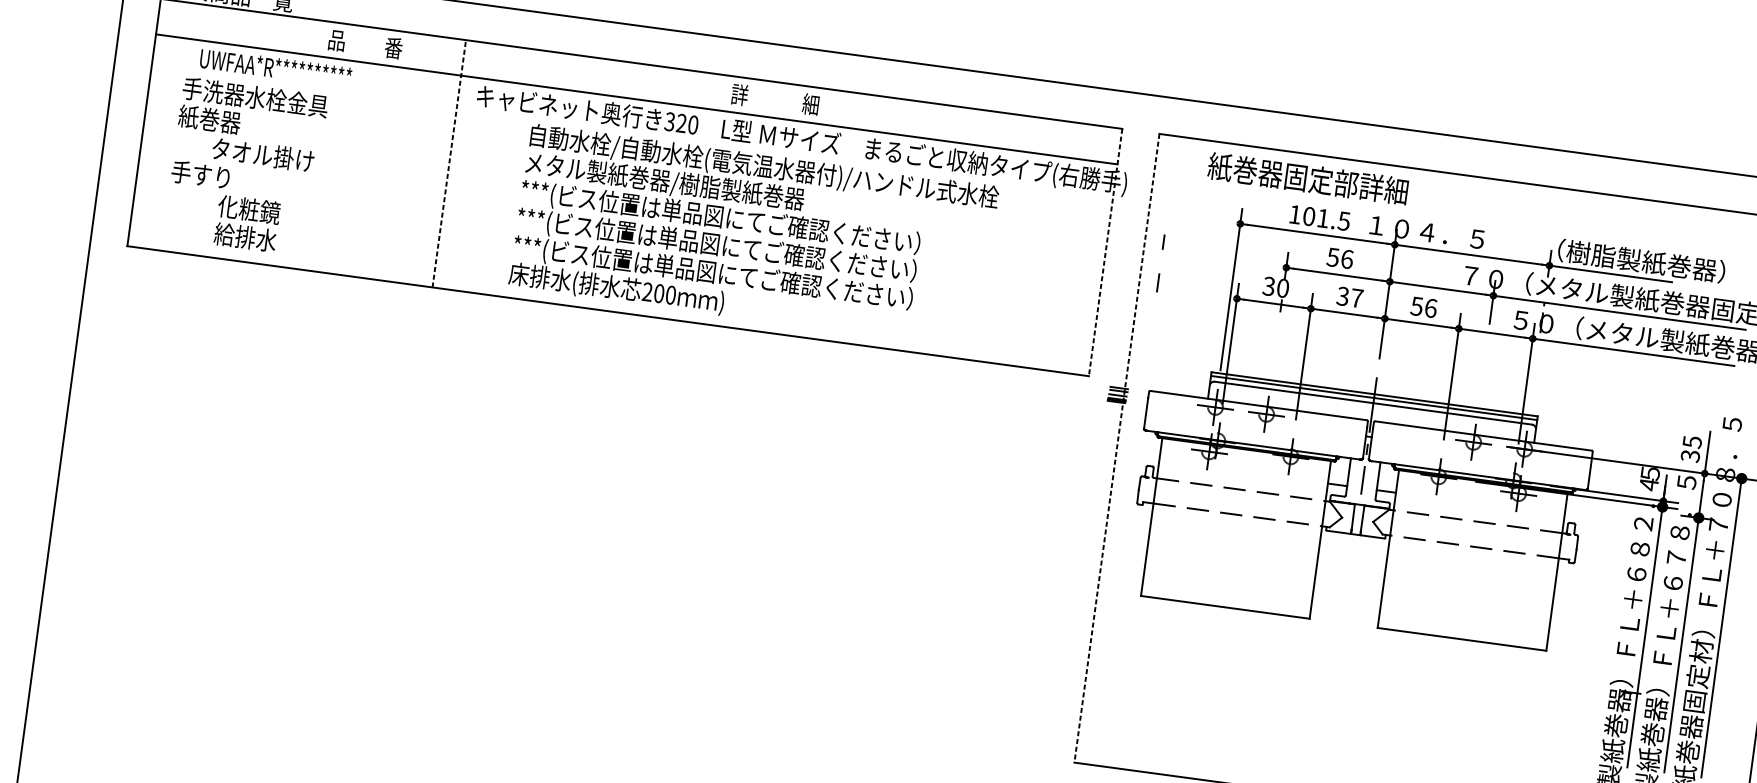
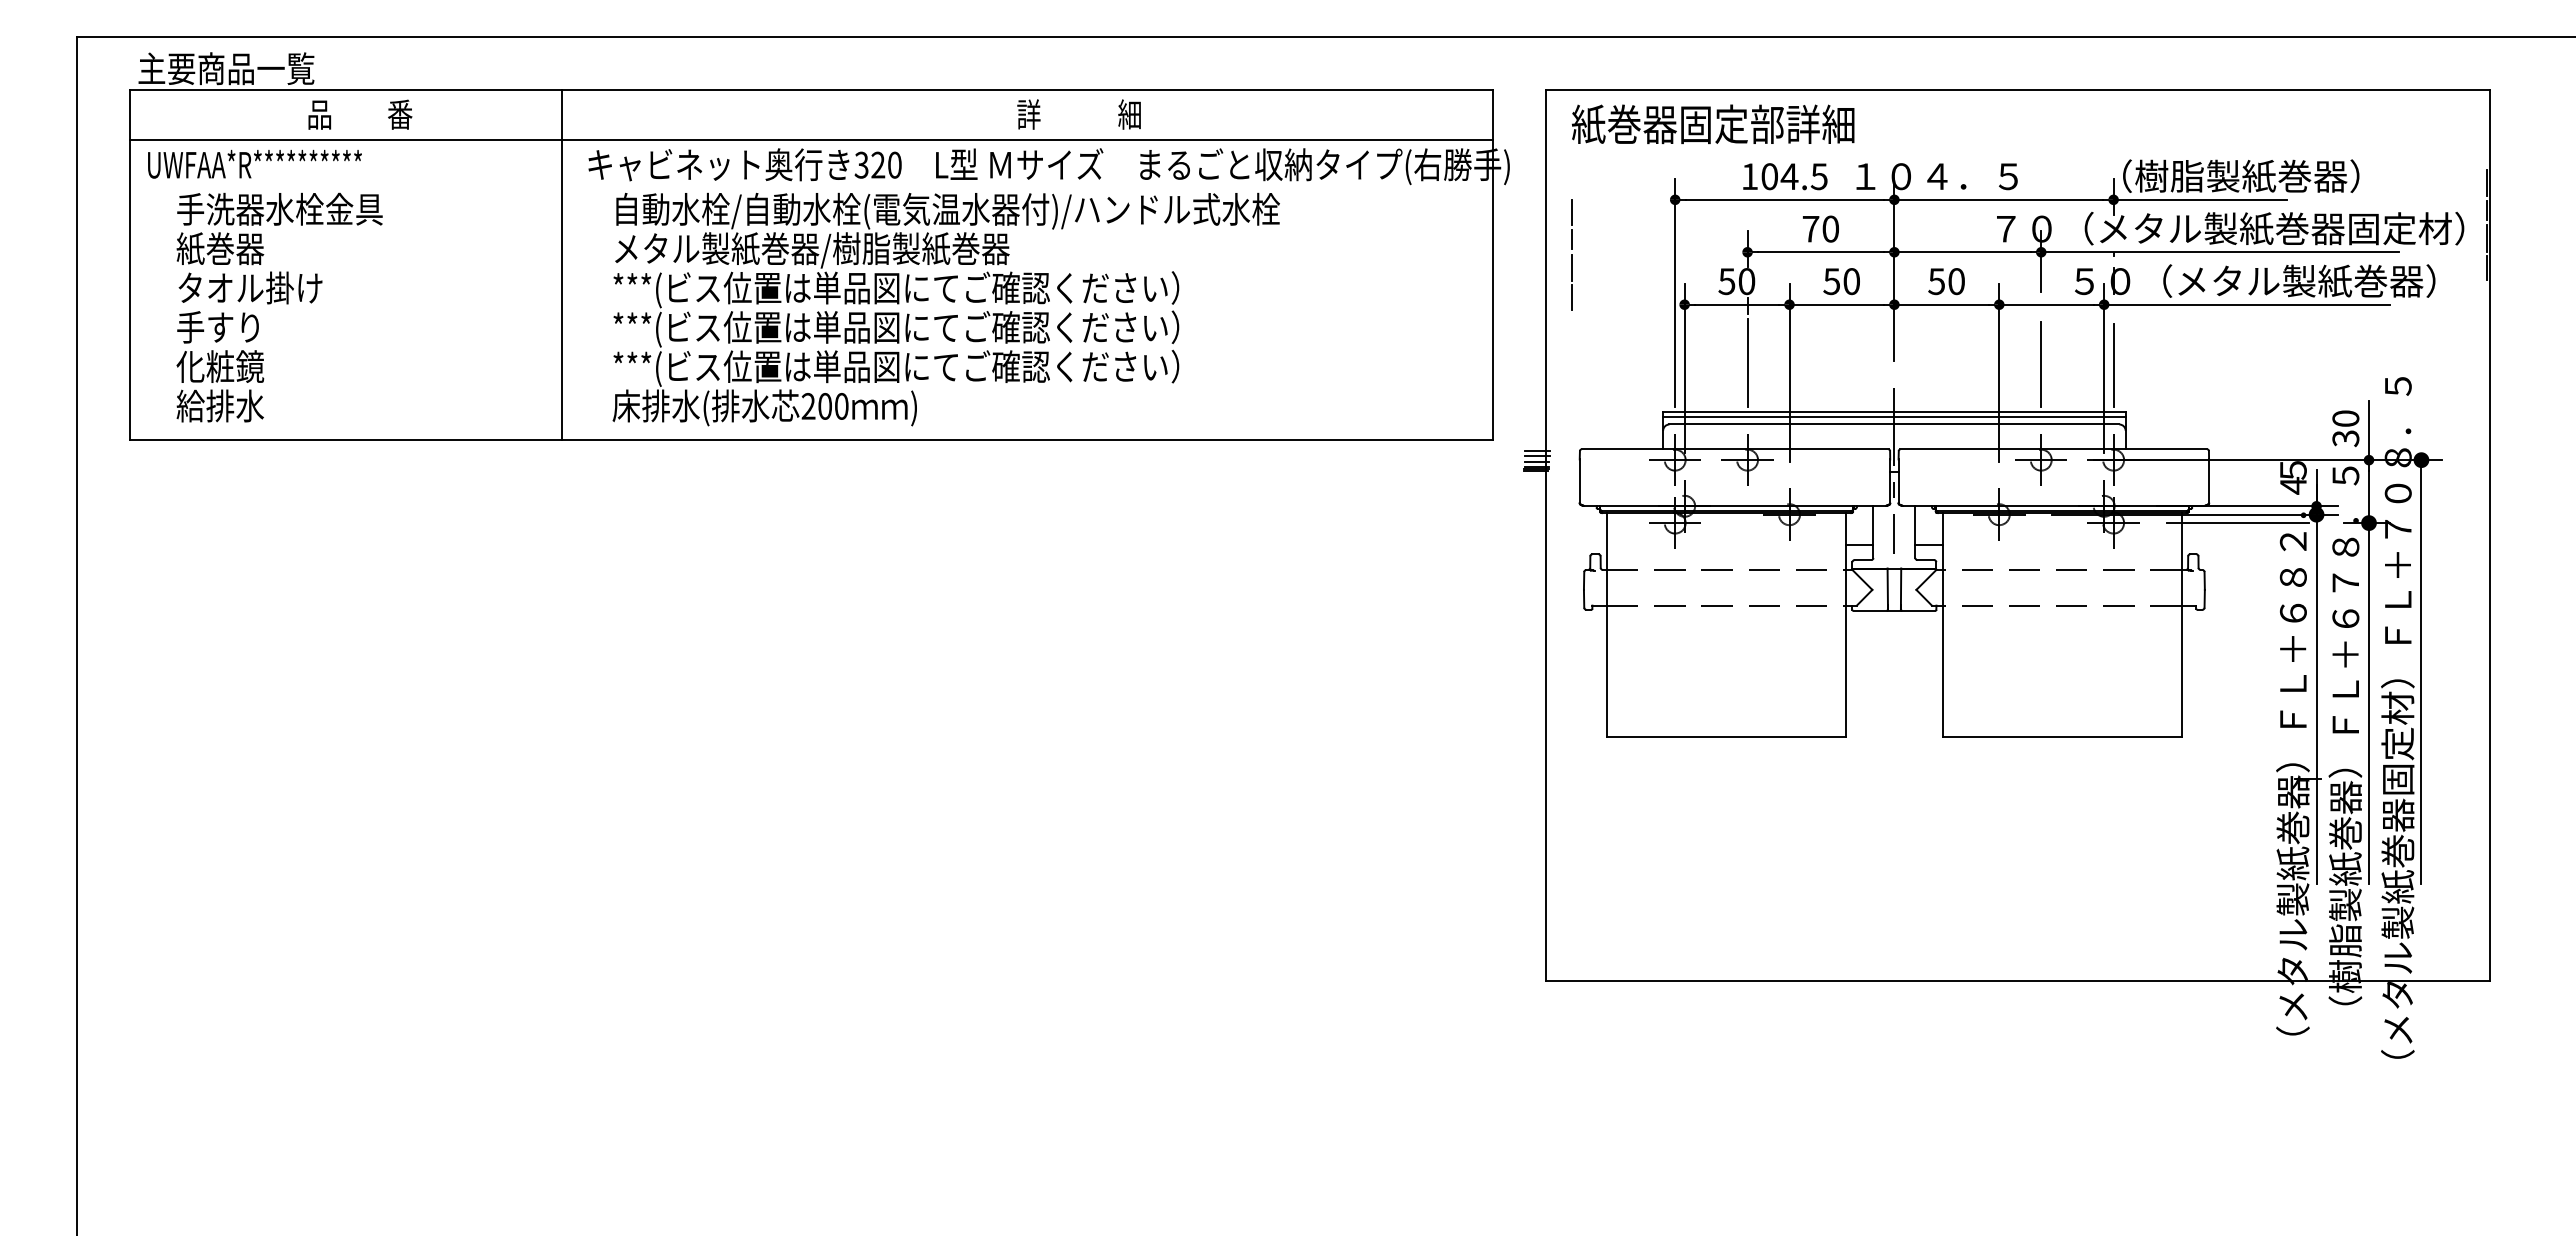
text: (365, 44) -> (360, 114), moved
text: (275, 67) -> (254, 163), moved
text: (774, 99) -> (1078, 114), moved
text: (263, 154) -> (250, 287), moved
line: (449, 163) -> (562, 264), dashed -> solid
text: (1308, 178) -> (1713, 124), moved
text: (1323, 218) -> (1789, 176), 101.5 -> 104.5
line: (1166, 222) -> (1571, 211), added
text: (247, 223) -> (220, 386), moved
text: (753, 236) -> (945, 309), moved
line: (1105, 252) -> (1493, 265), dashed -> solid
text: (1340, 257) -> (1820, 228), 56 -> 70
line: (1160, 261) -> (1571, 267), added
text: (1269, 286) -> (1727, 281), 30 -> 50
text: (1350, 297) -> (1842, 281), 37 -> 50
text: (1430, 308) -> (1956, 281), 56 -> 50
line: (1275, 346) -> (1747, 363), added
line: (1482, 374) -> (2041, 364), added
line: (1533, 382) -> (2113, 365), added
text: (1692, 441) -> (2345, 418), 35 -> 30
line: (1116, 448) -> (1545, 535), dashed -> solid
line: (1605, 505) -> (2237, 523), added

